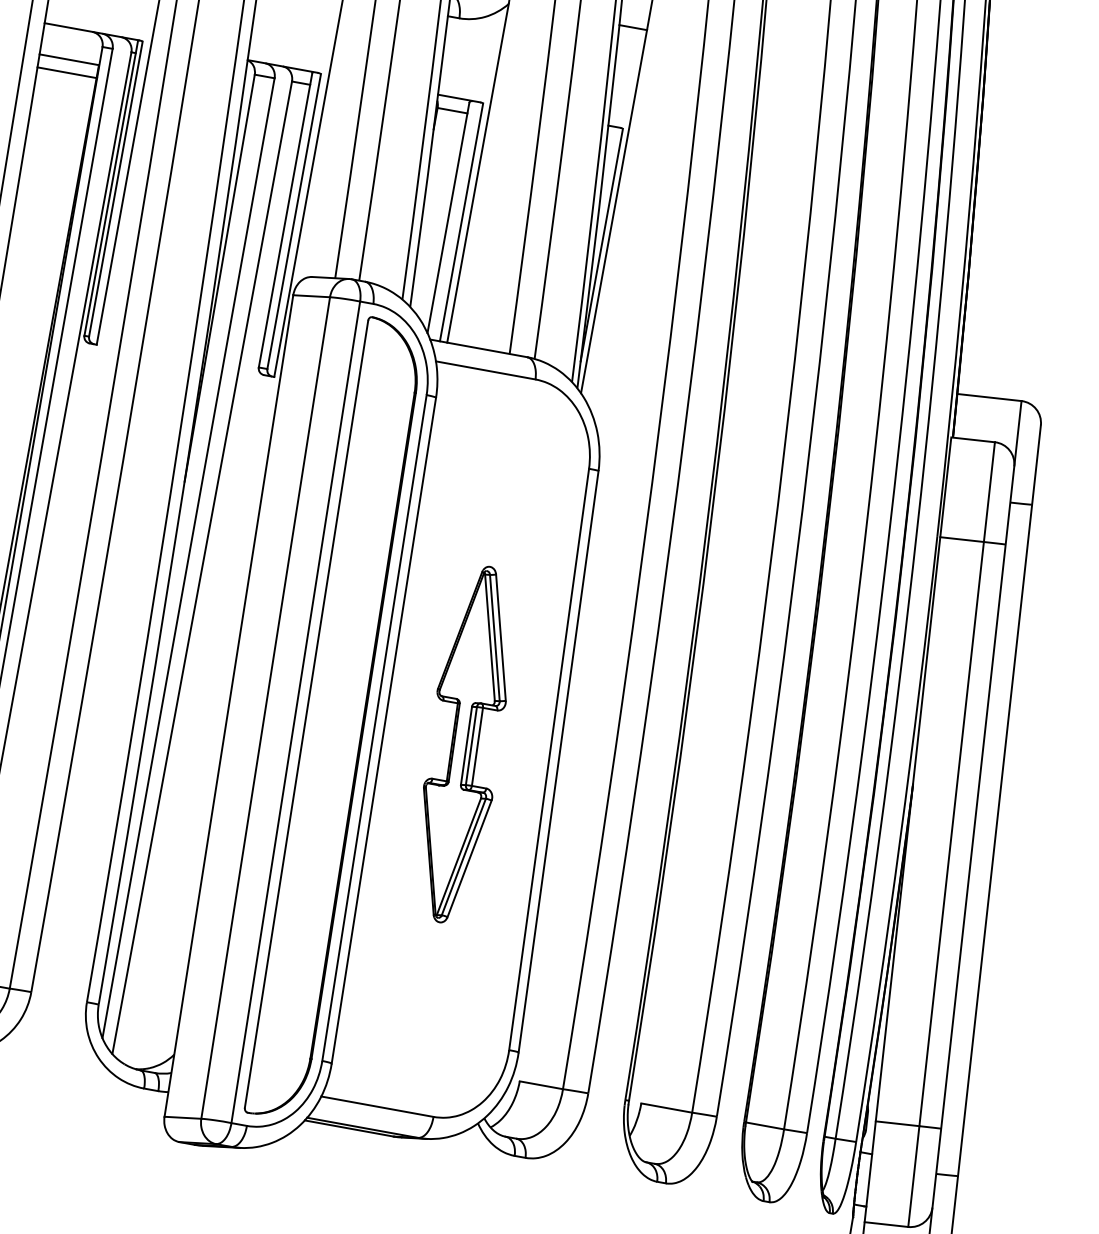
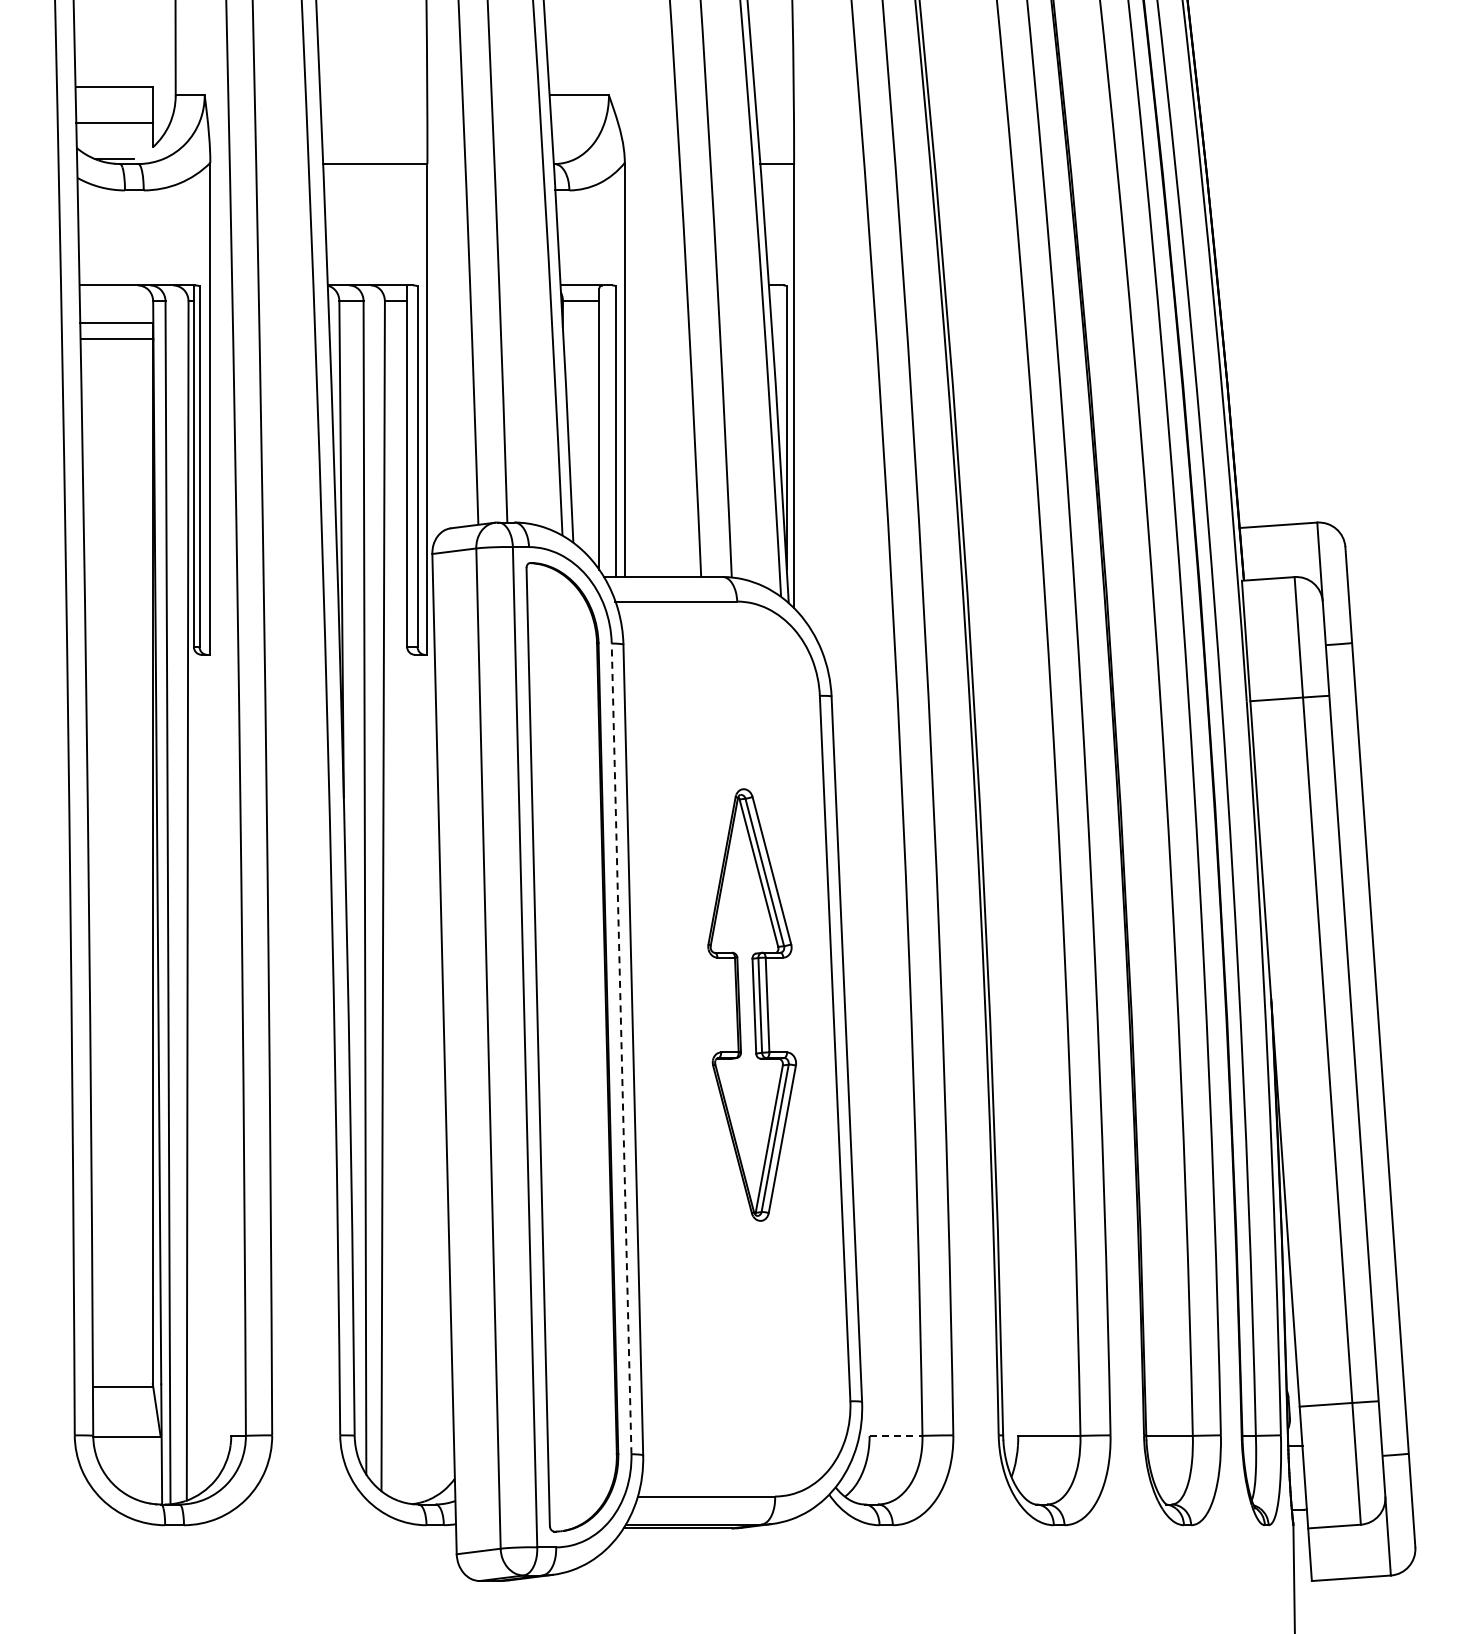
line: (374, 727) -> (621, 1048), solid -> dashed
part: (464, 744) -> (751, 1004), moved
line: (541, 1085) -> (896, 1435), solid -> dashed

